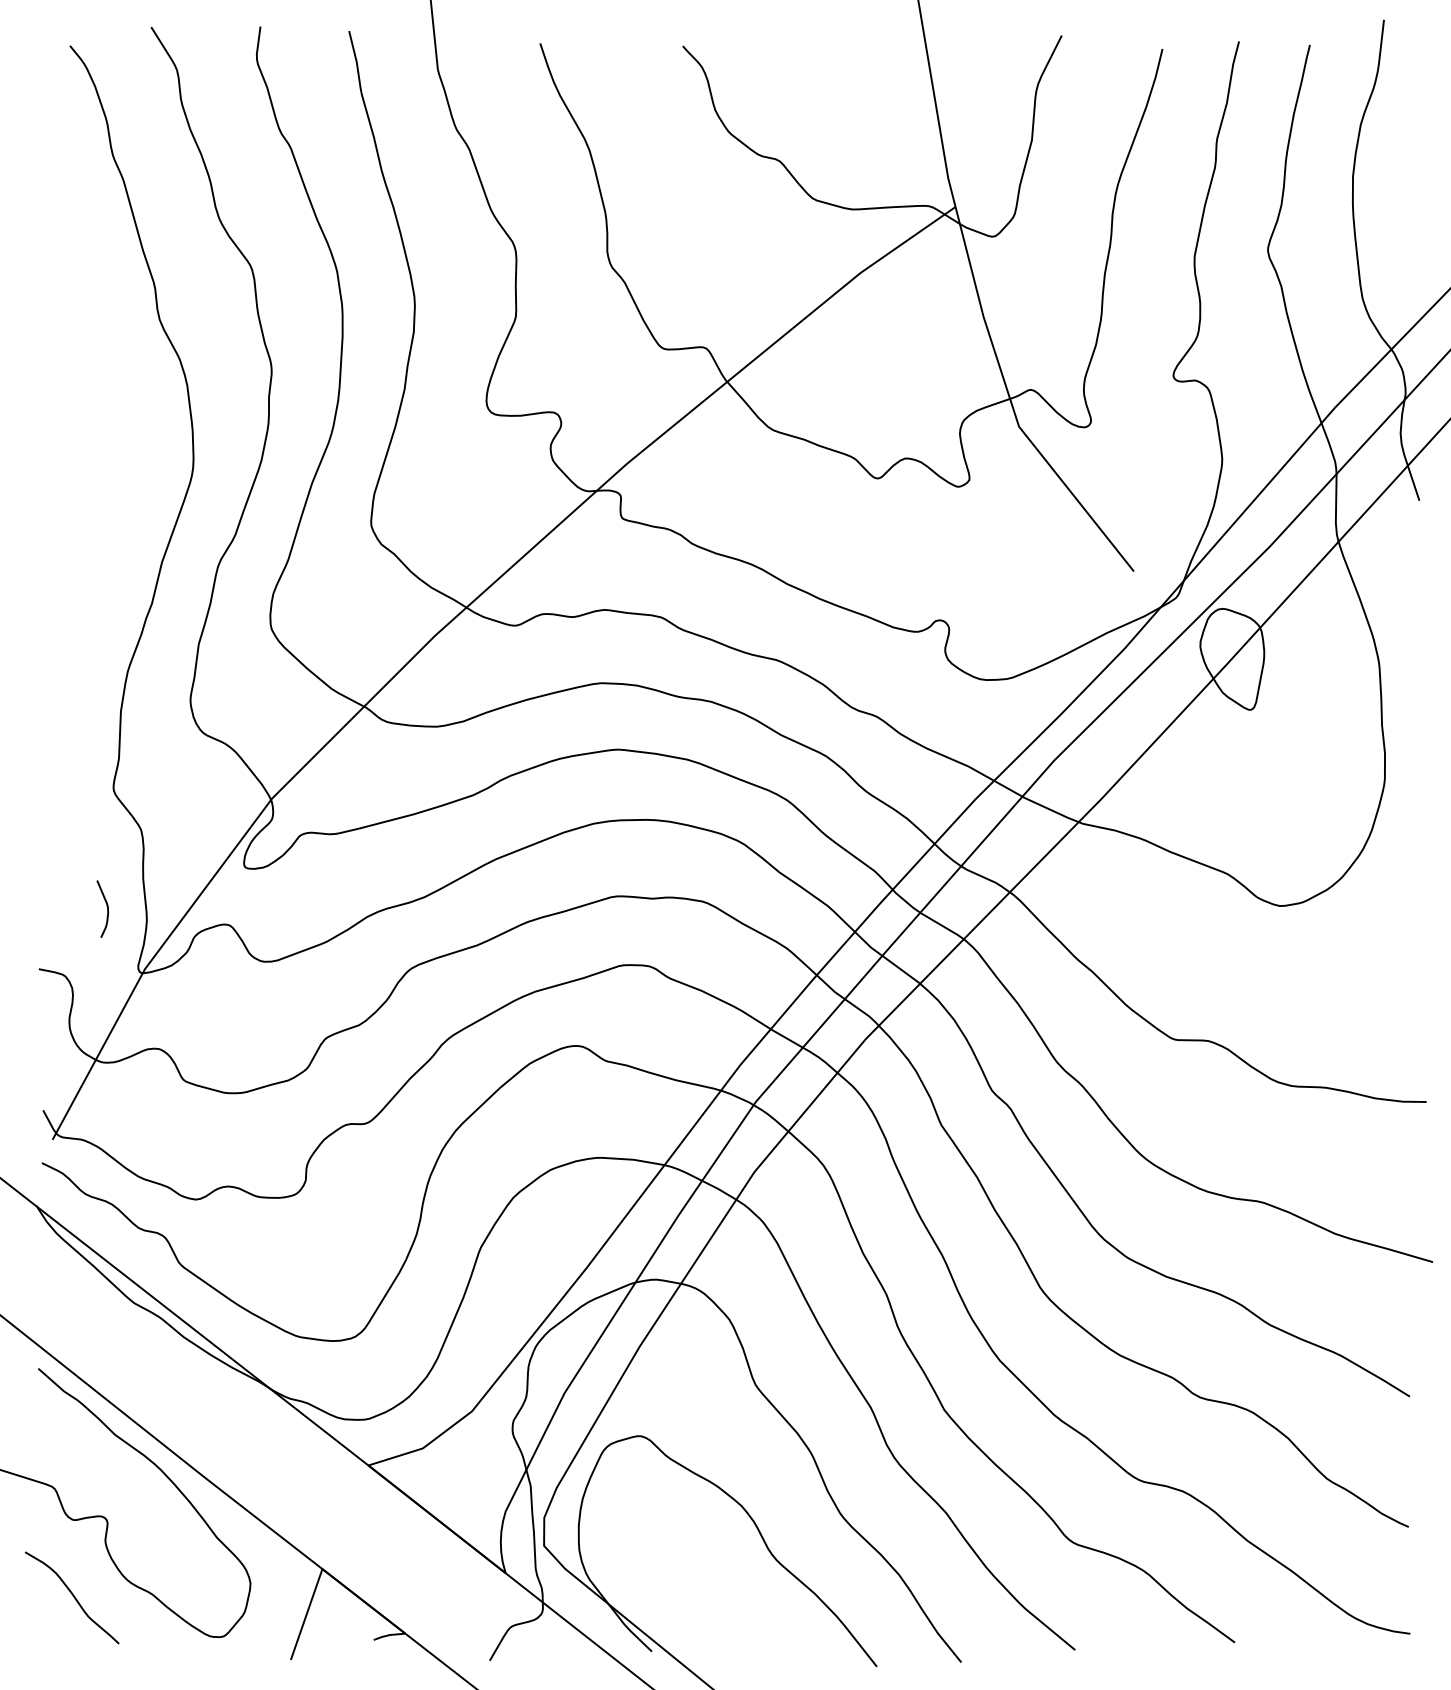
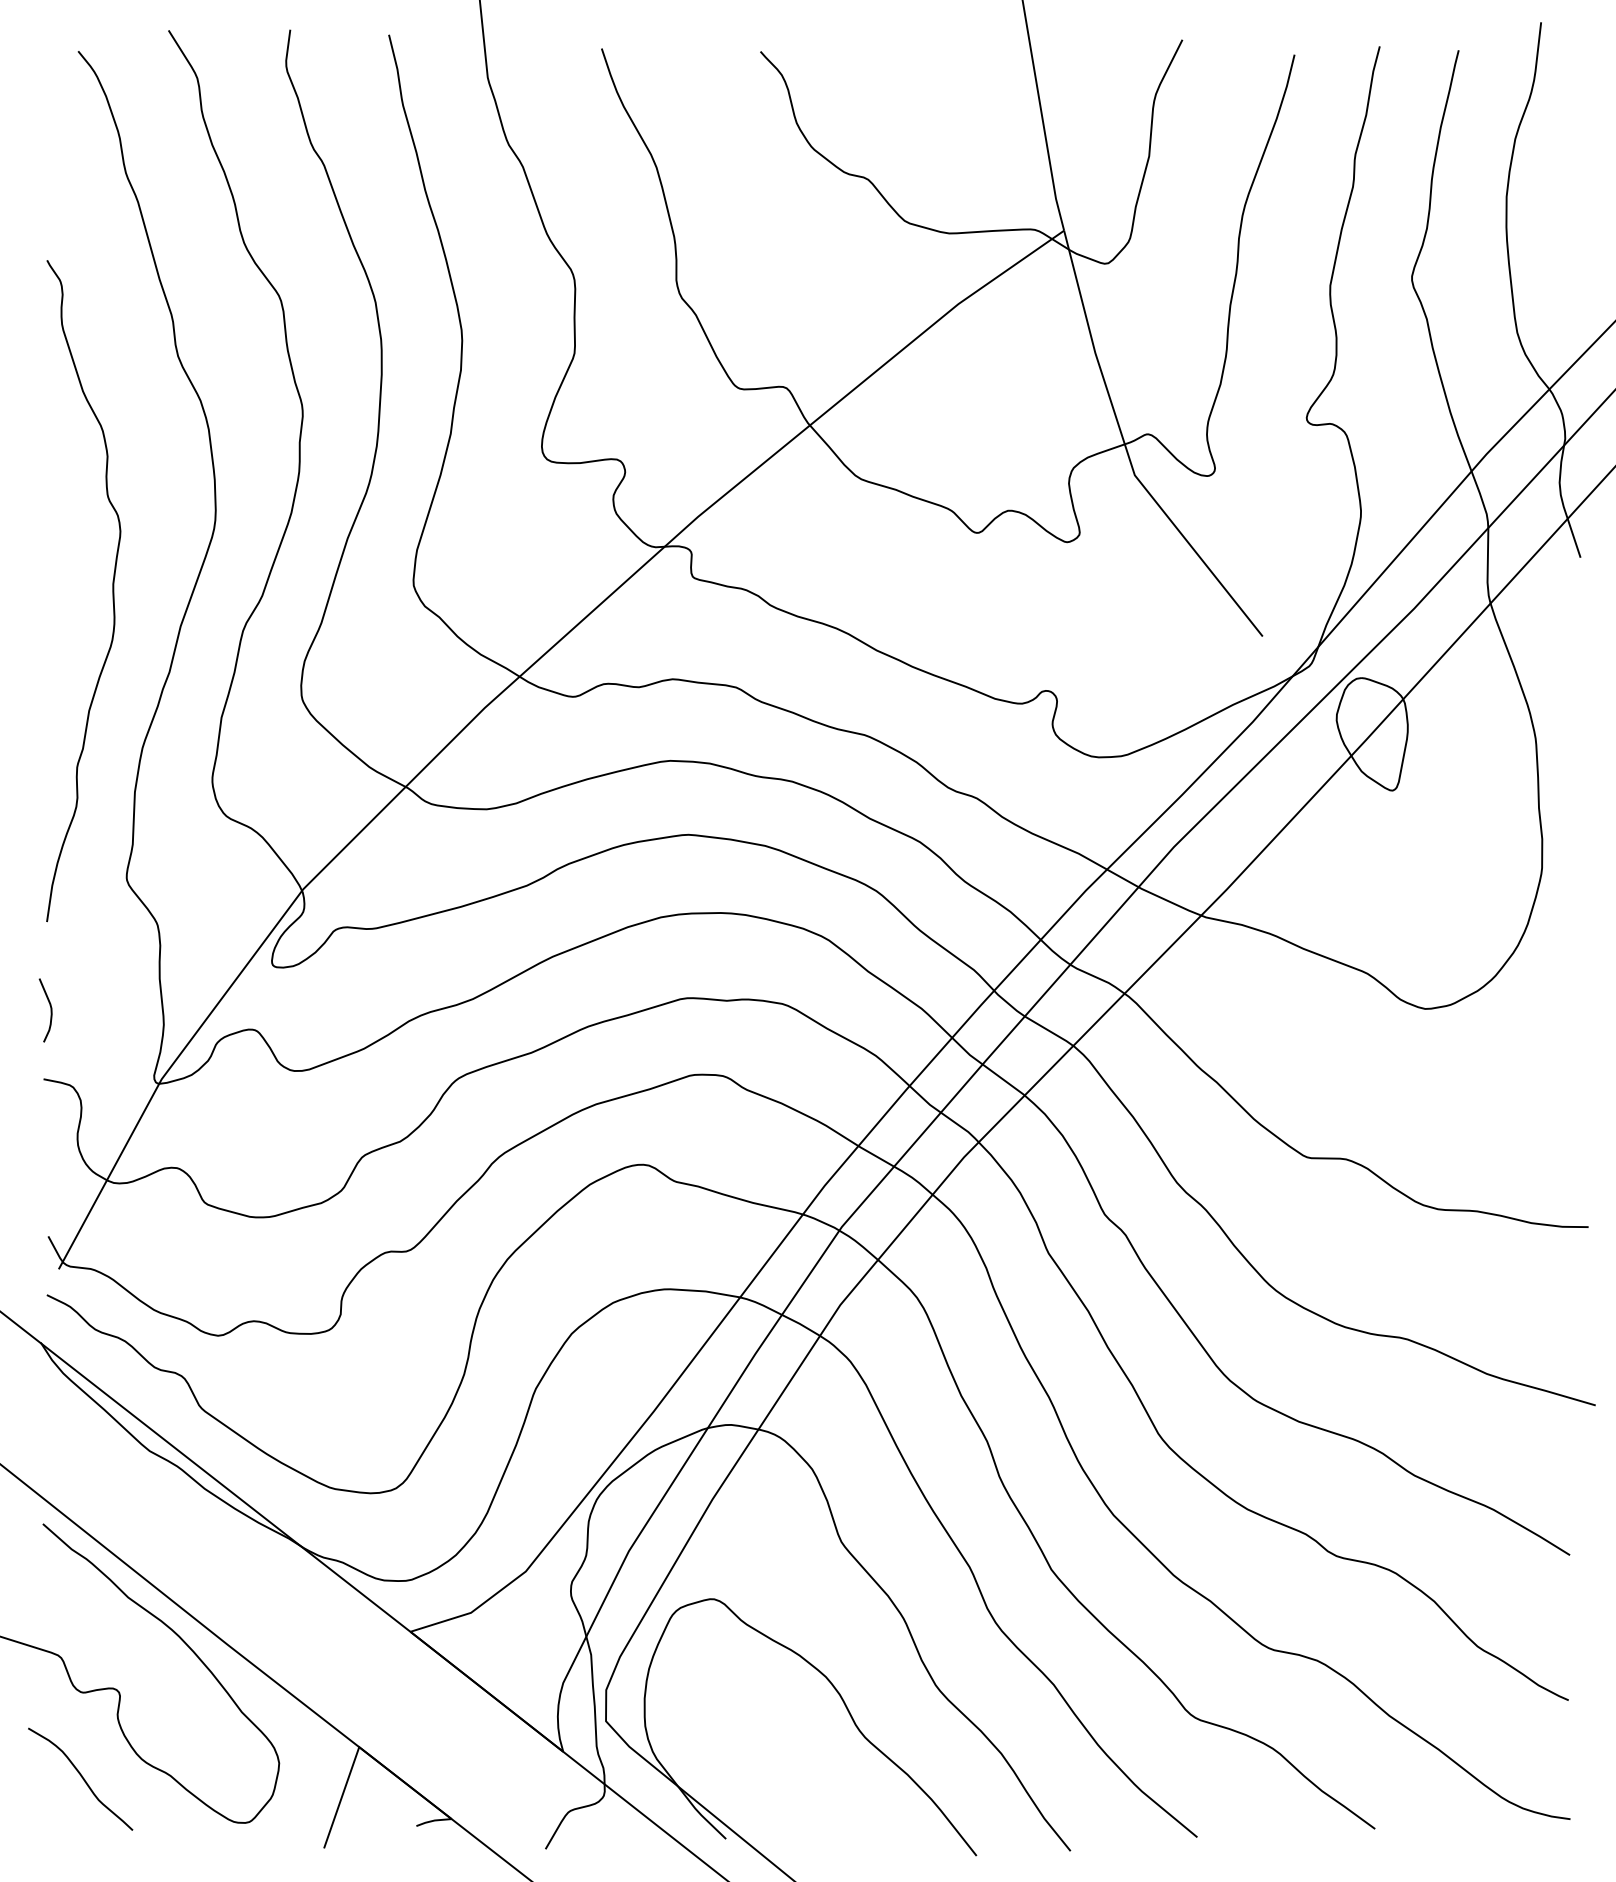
curve: (100, 531) -> (112, 591), added
curve: (107, 909) -> (50, 1010), moved

